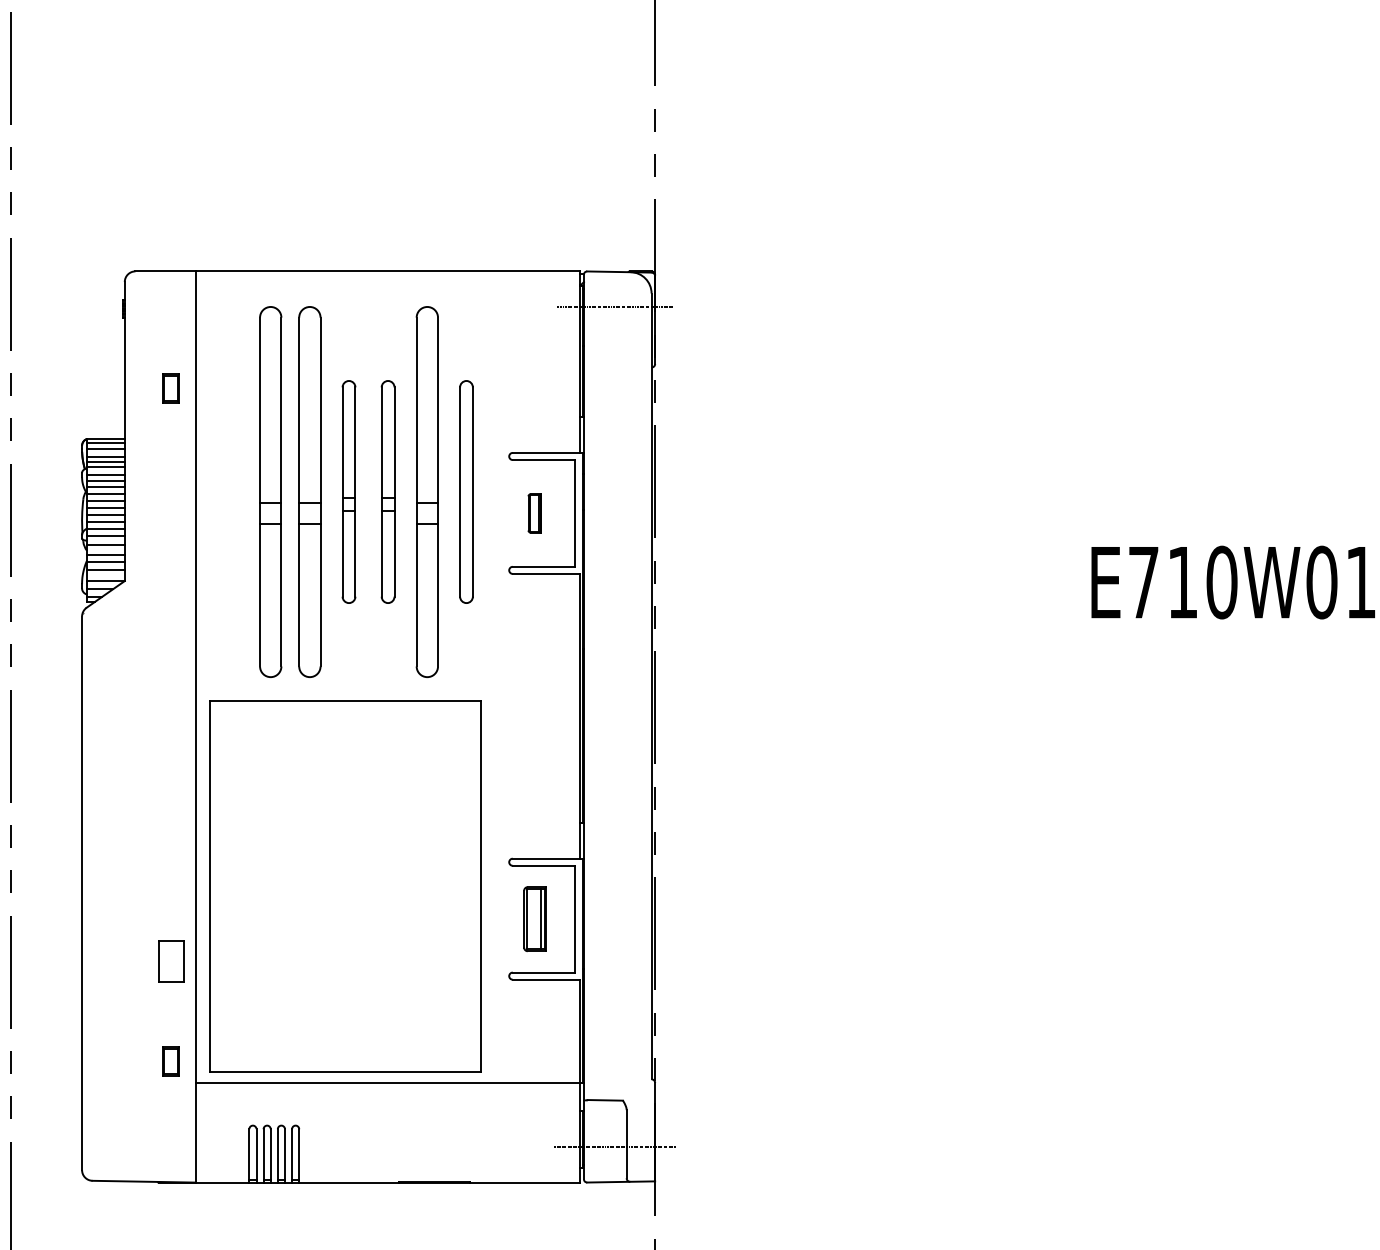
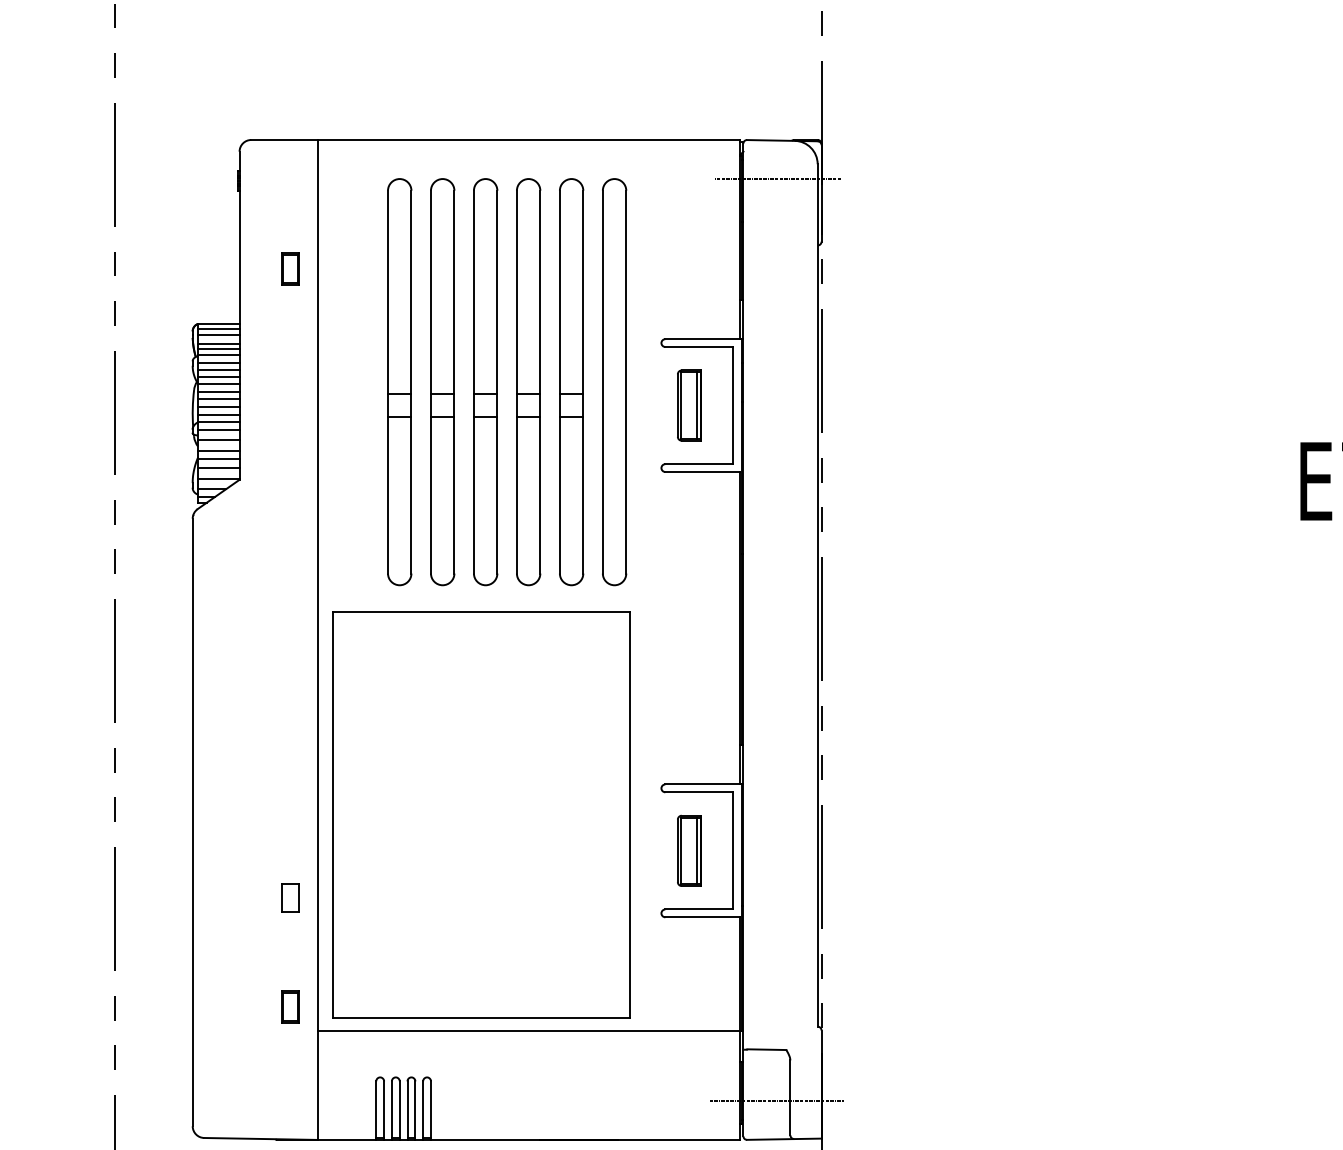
part: (348, 491) -> (485, 381), size x1.67
part: (387, 491) -> (527, 381), size x1.67
part: (466, 491) -> (614, 381), size x1.67
part: (534, 513) -> (689, 405), size x1.67
part: (170, 961) -> (289, 897), size x0.62

